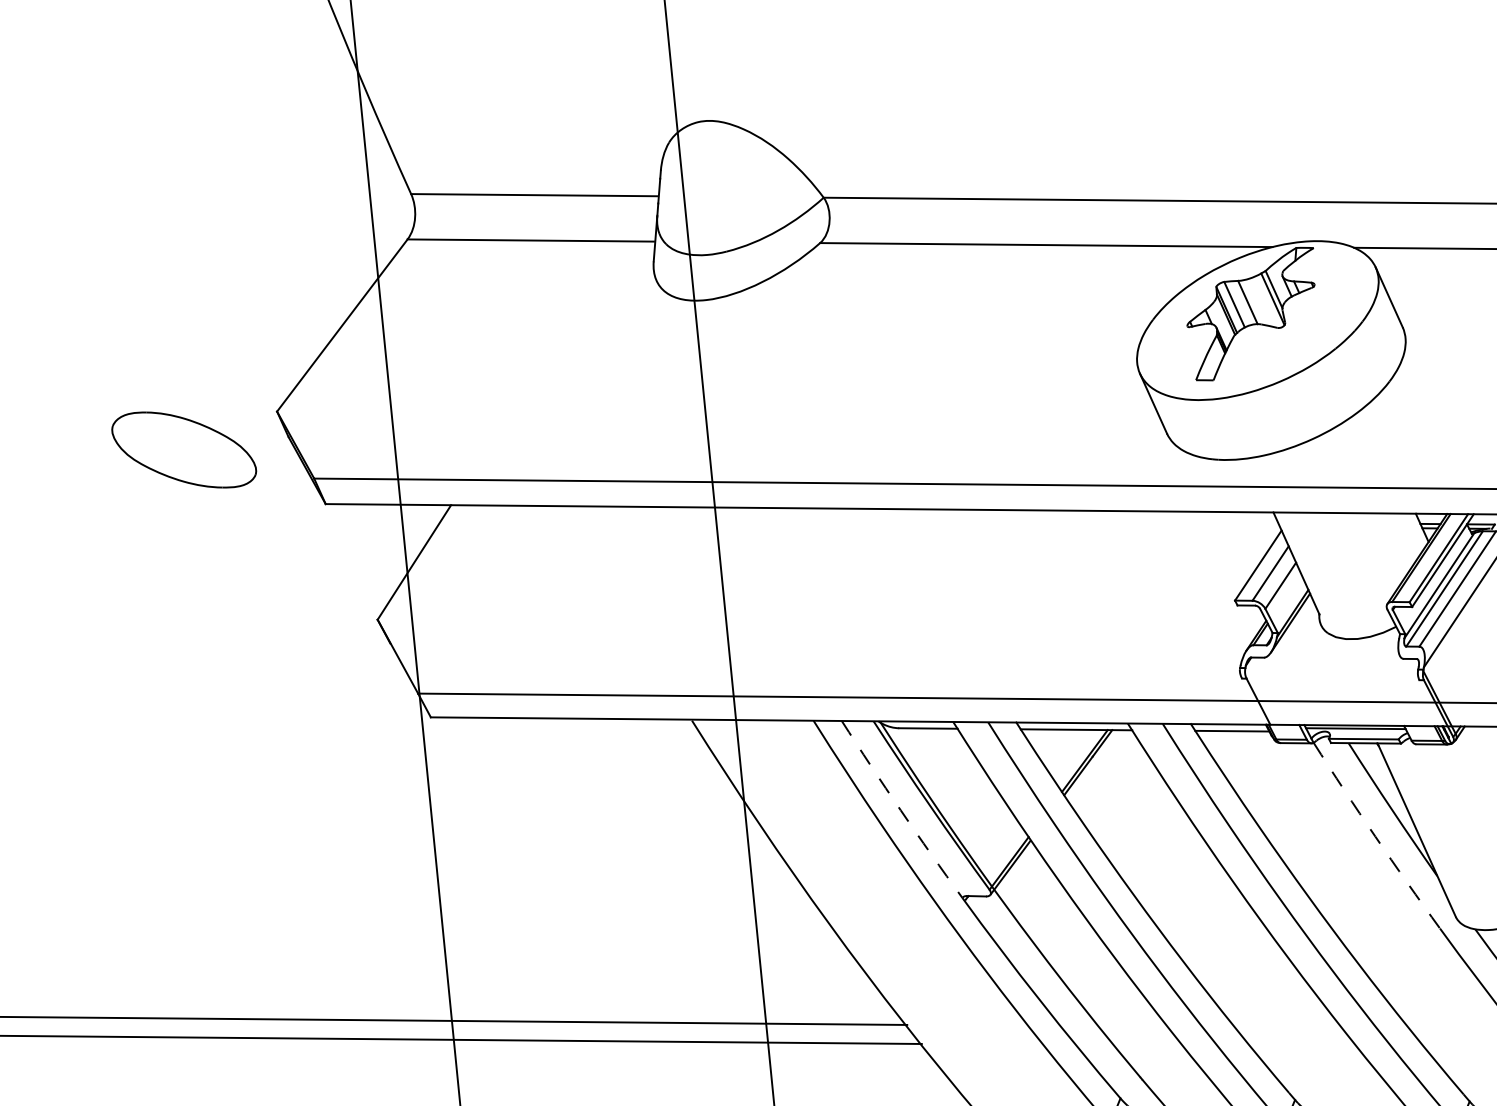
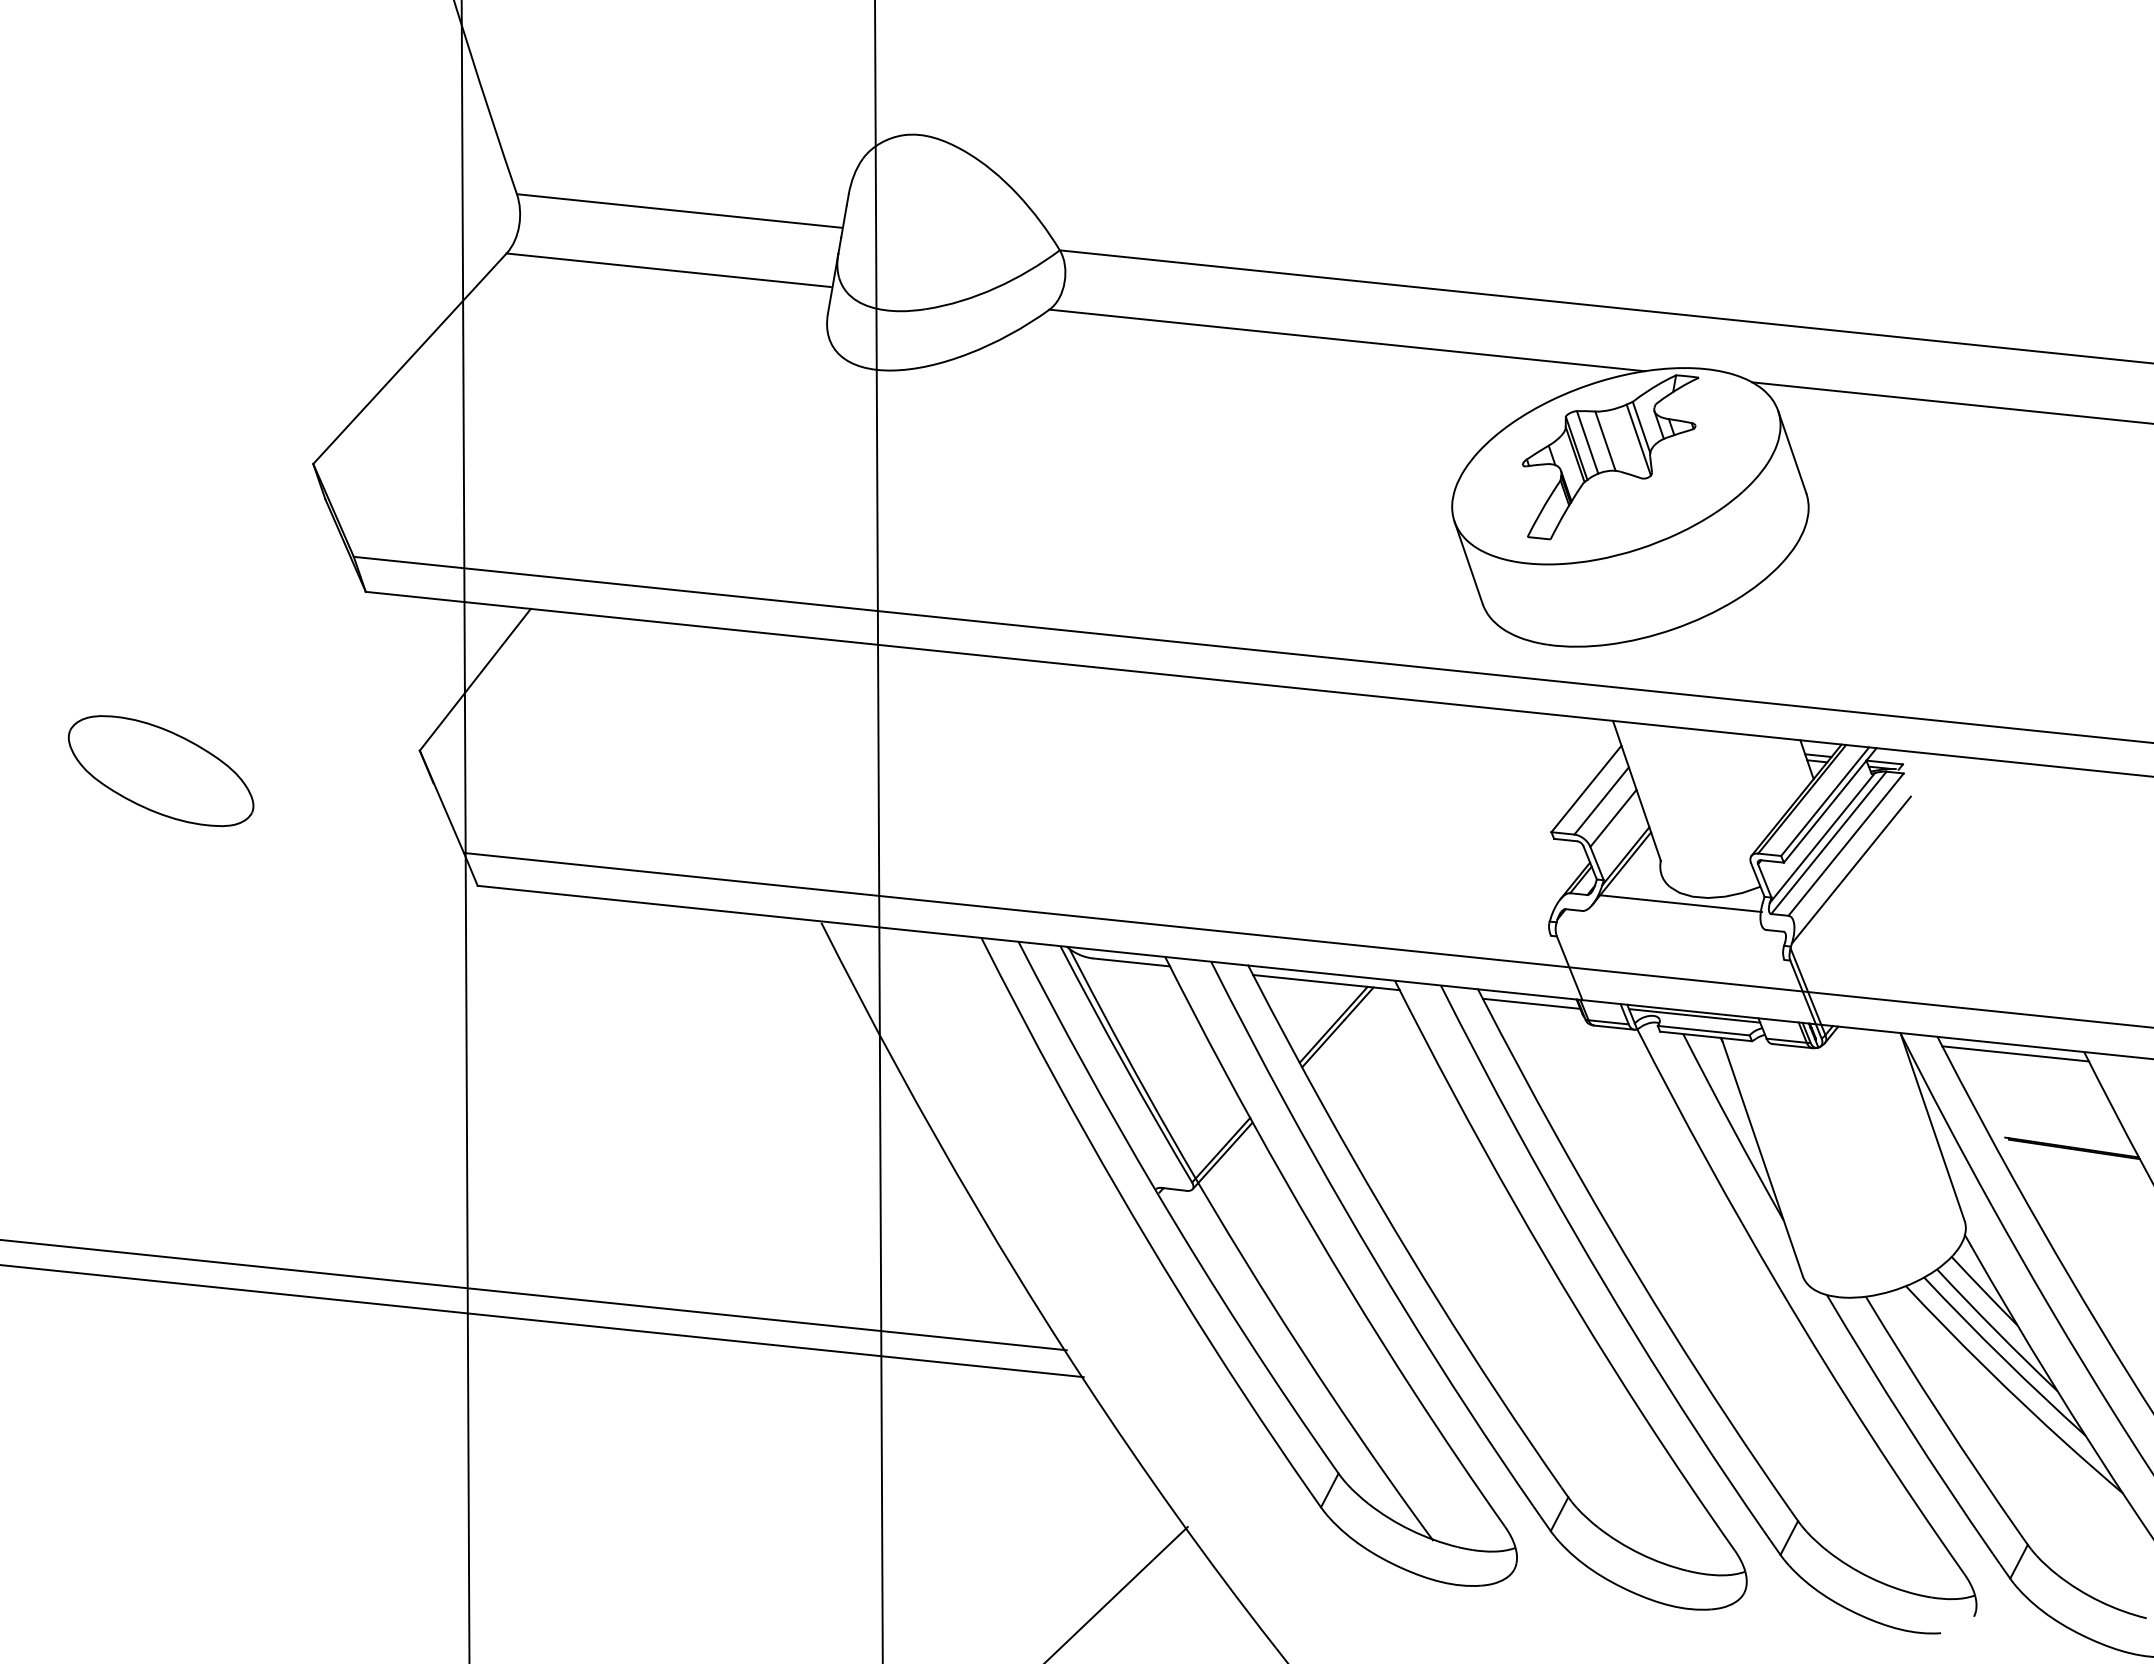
part: (183, 450) -> (160, 771), moved
line: (1337, 645) -> (1680, 903), added
arc: (901, 810) -> (1085, 1066), dashed -> solid
arc: (1375, 836) -> (1706, 1160), dashed -> solid

